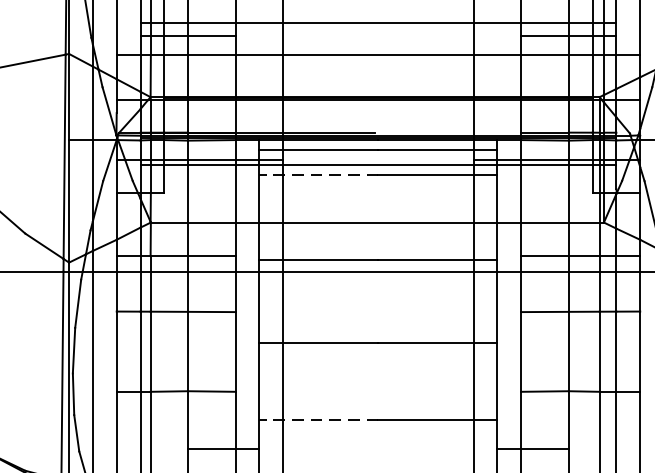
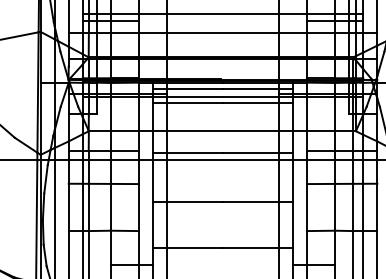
line: (318, 175) -> (187, 103), dashed -> solid
line: (318, 419) -> (187, 247), dashed -> solid

